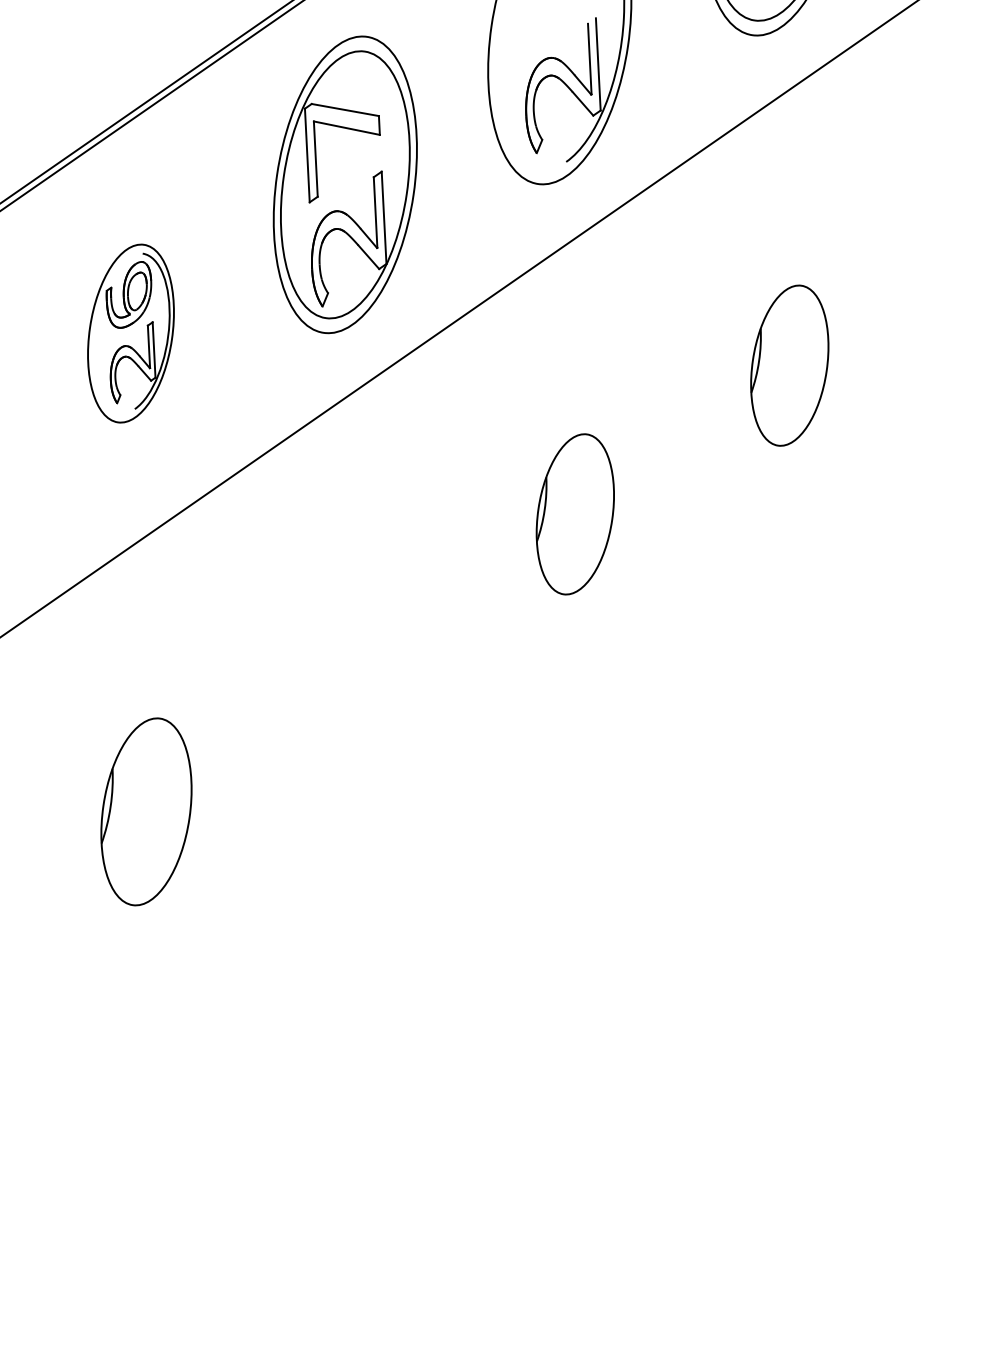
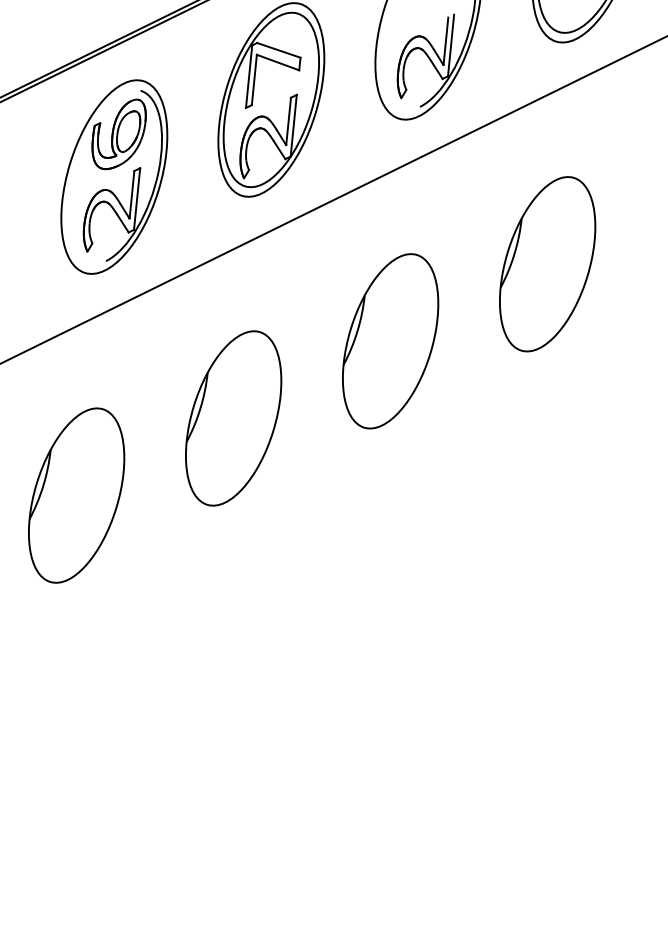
part: (131, 332) -> (114, 176), size x1.67
part: (789, 365) -> (547, 264), size x1.67
part: (574, 514) -> (390, 341), size x1.67
part: (360, 663) -> (233, 418), added
part: (146, 811) -> (76, 495), size x1.43

